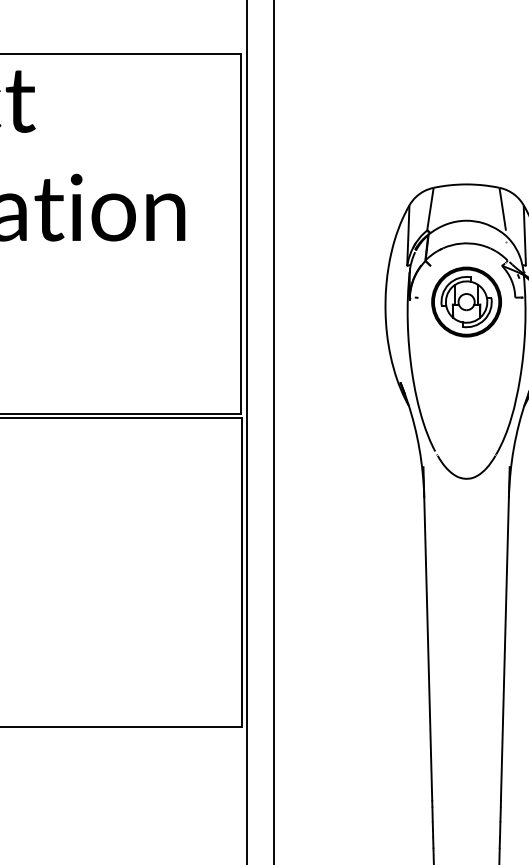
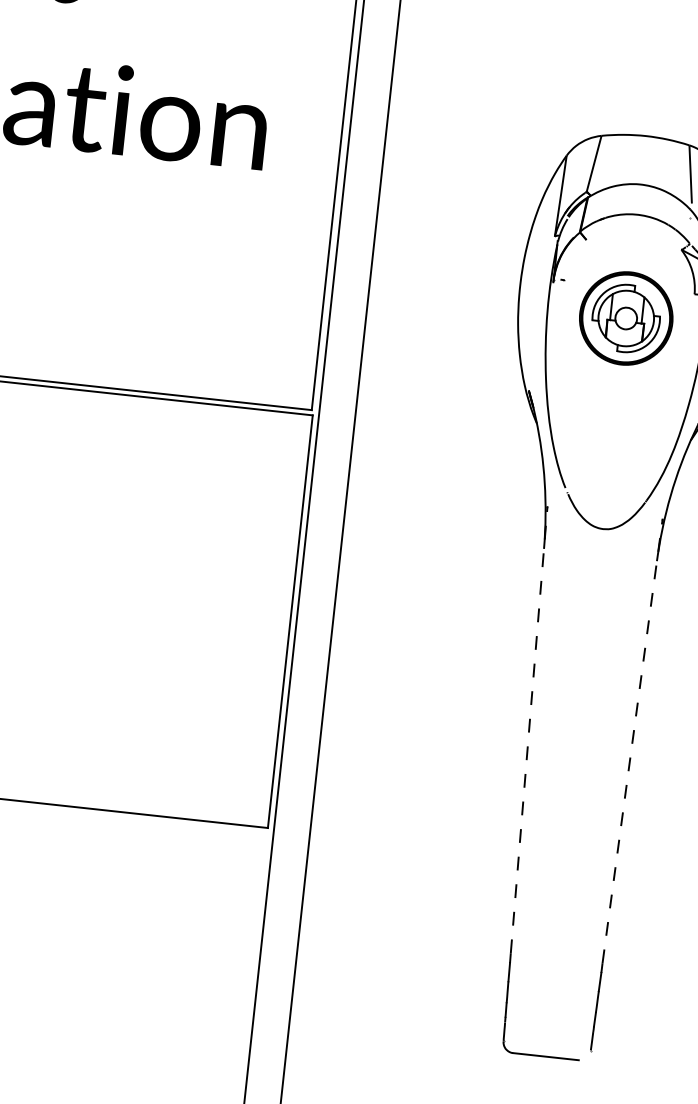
part: (466, 301) -> (626, 317), moved
line: (427, 633) -> (528, 729), solid -> dashed
line: (505, 633) -> (632, 741), solid -> dashed

